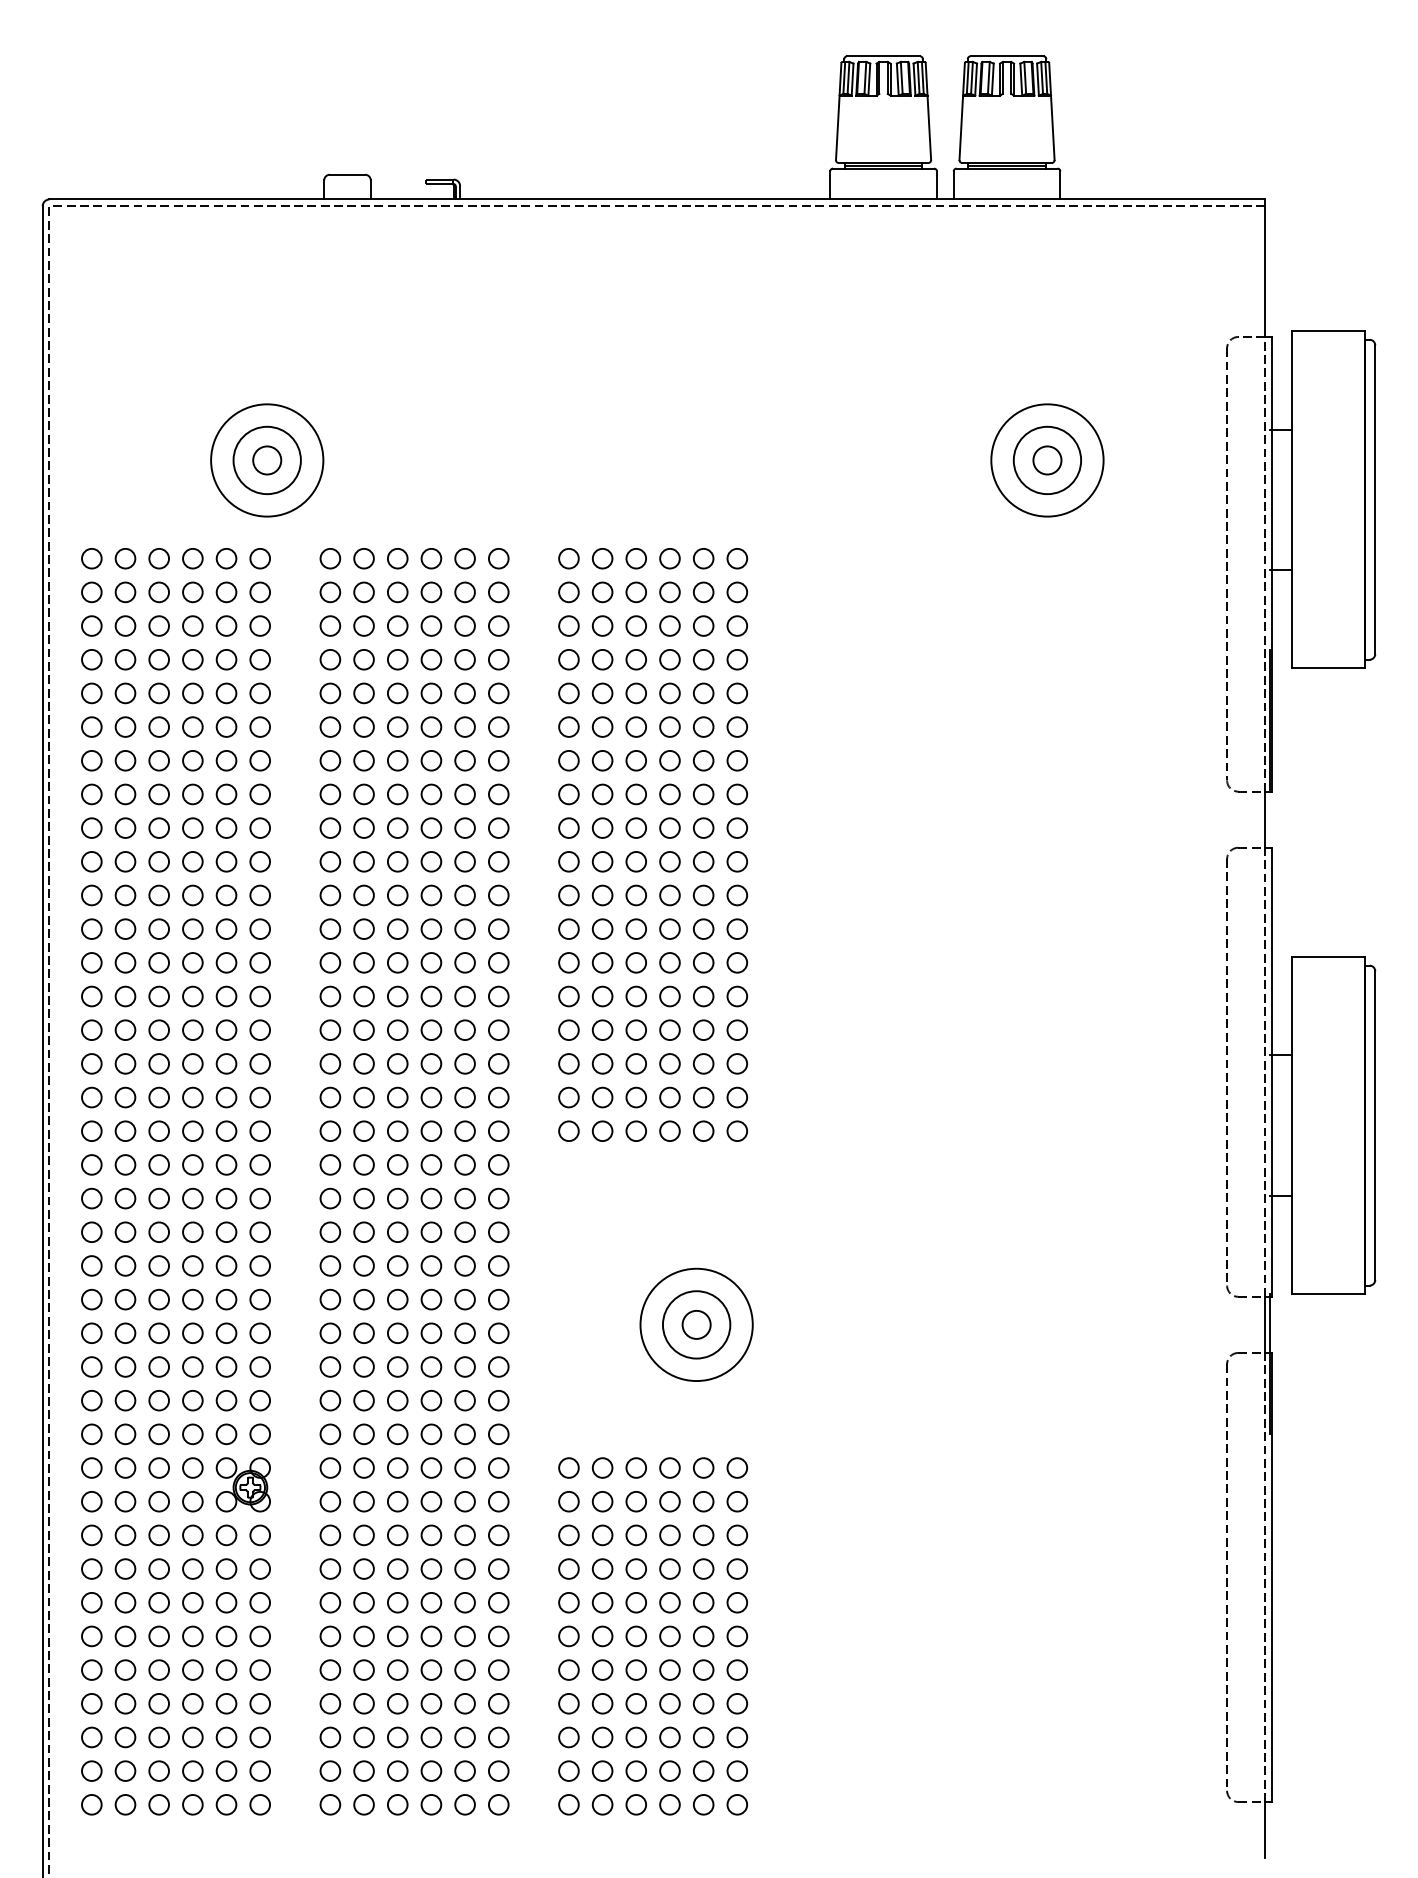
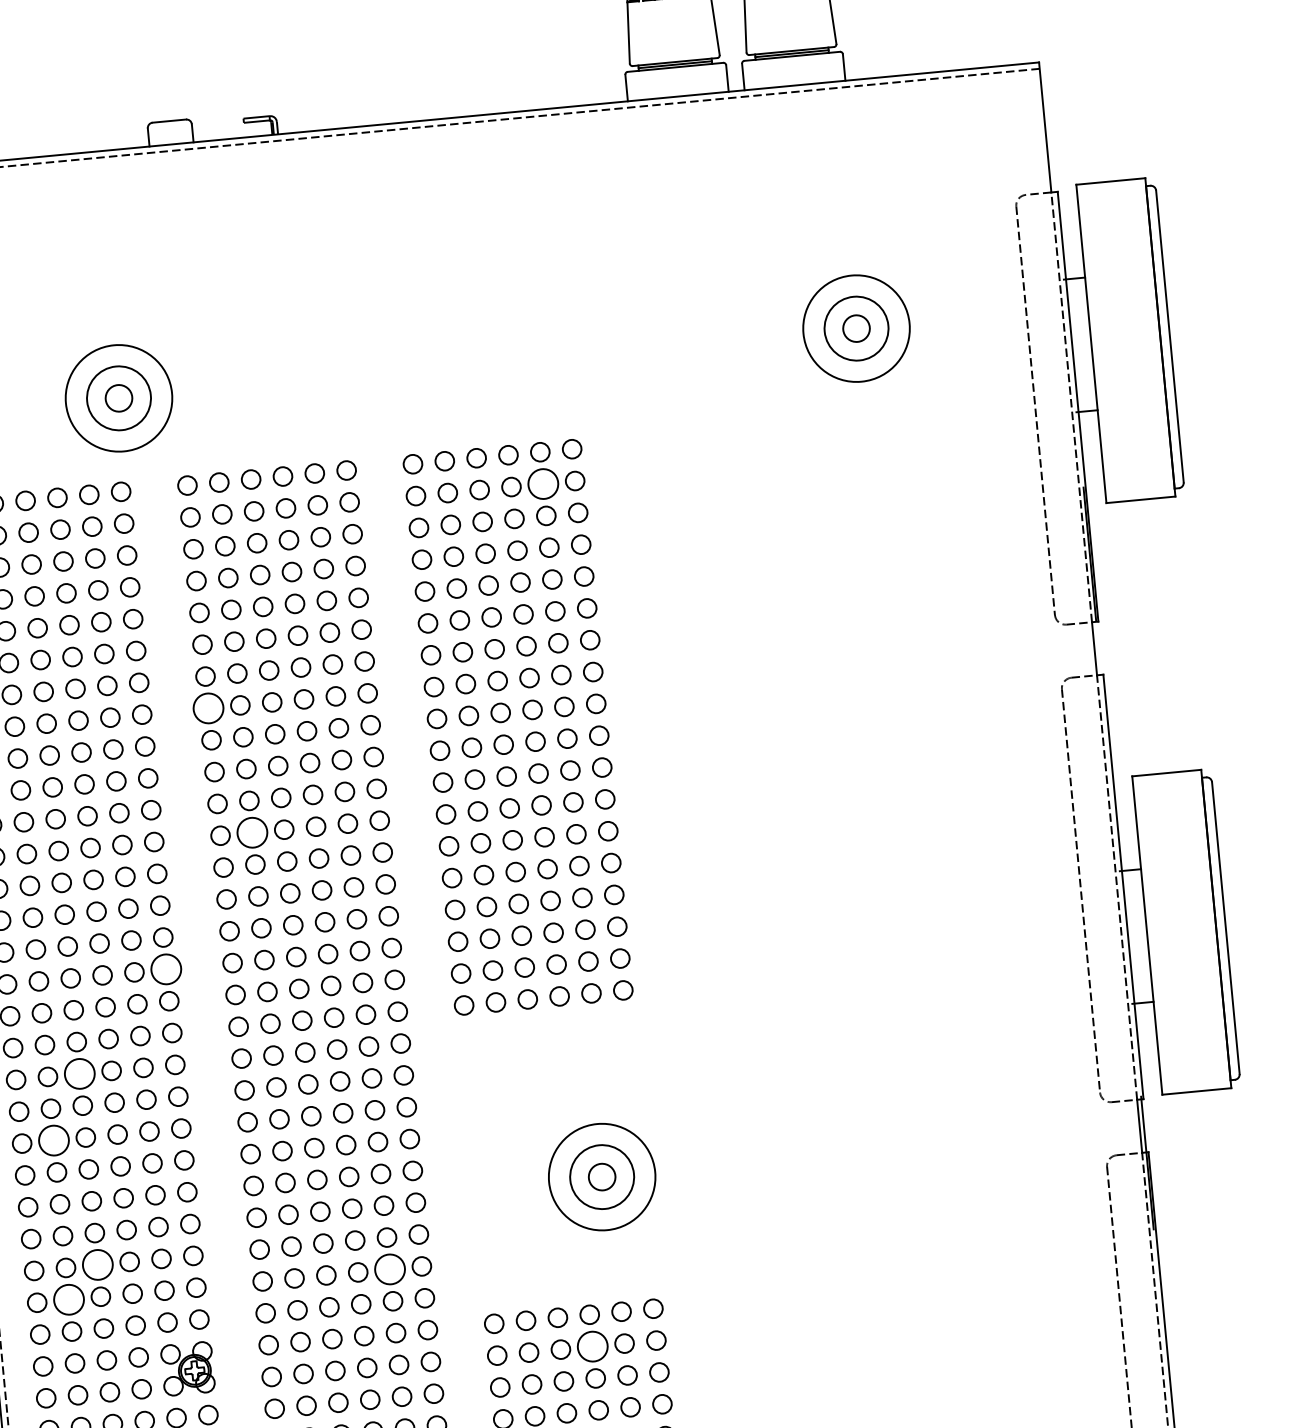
circle: (703, 592) -> (543, 484), size x1.6
circle: (330, 794) -> (208, 708), size x1.6
circle: (363, 928) -> (251, 832), size x1.6
circle: (260, 1063) -> (166, 968), size x1.6
circle: (159, 1164) -> (80, 1073), size x1.6
circle: (125, 1232) -> (54, 1140), size x1.6
circle: (159, 1366) -> (98, 1264), size x1.6
circle: (125, 1400) -> (69, 1299), size x1.6
circle: (464, 1400) -> (389, 1269), size x1.6
circle: (669, 1501) -> (592, 1346), size x1.6

